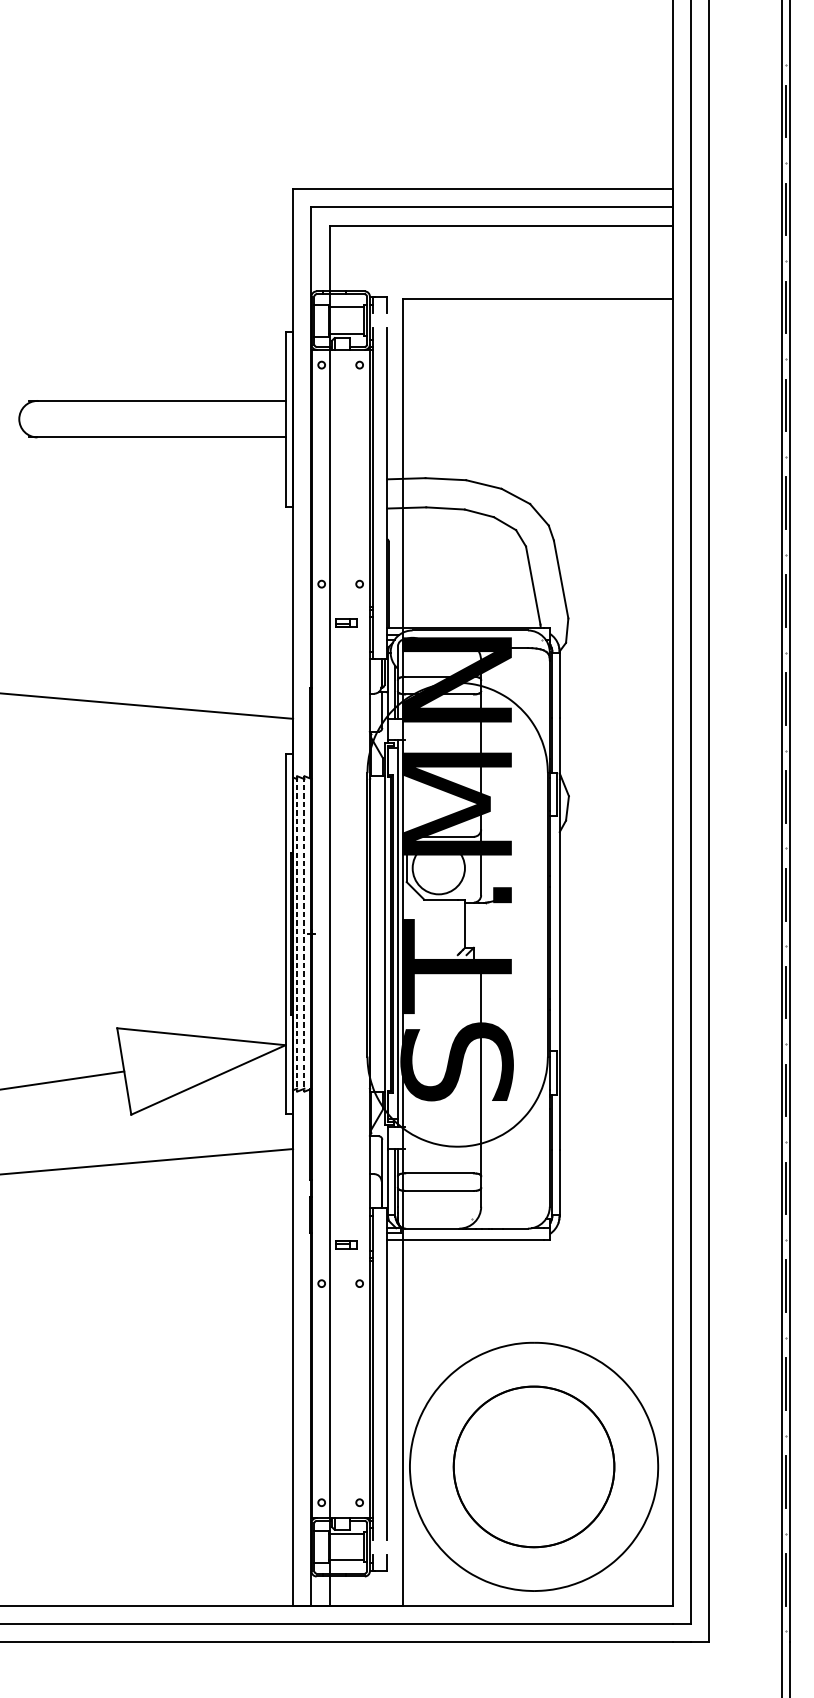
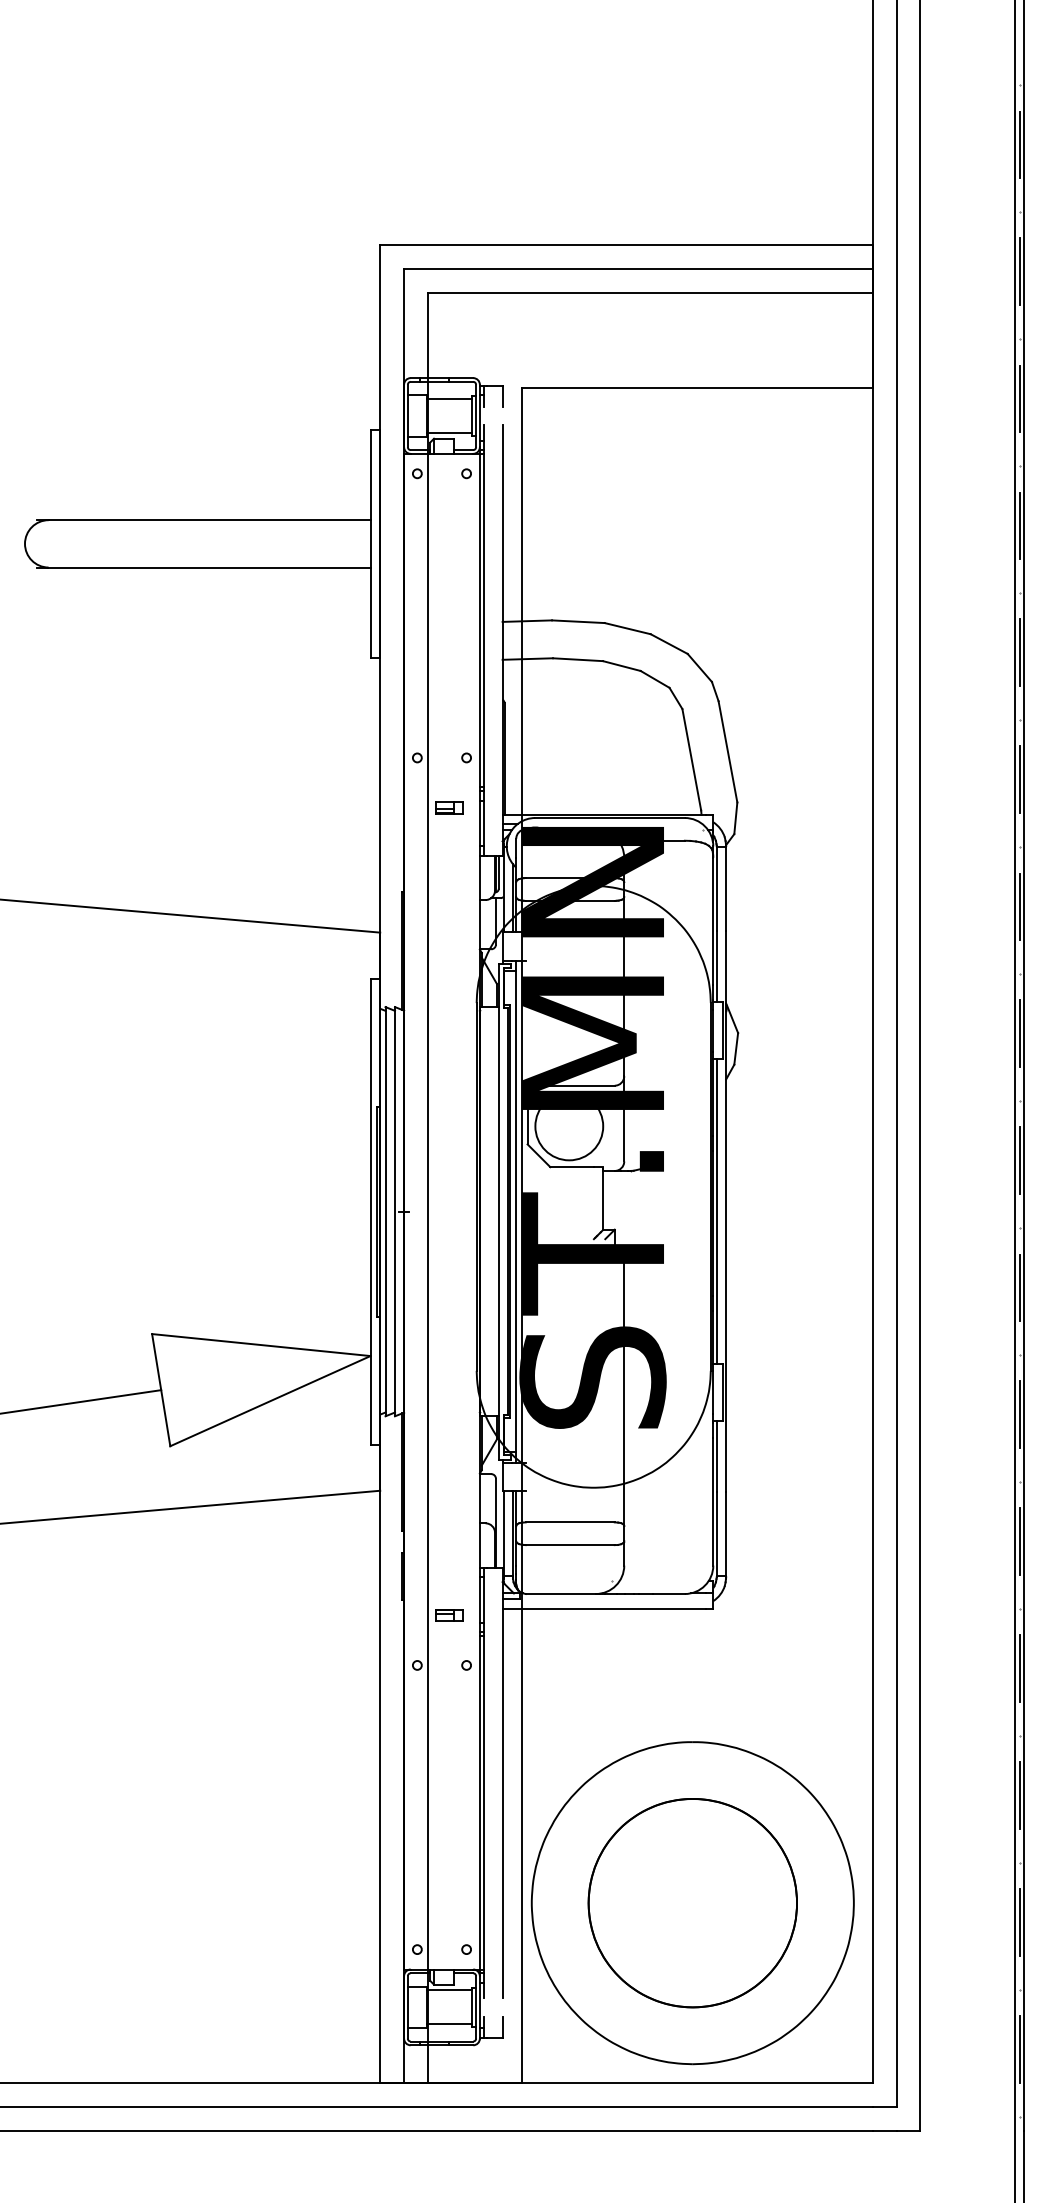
line: (297, 933) -> (385, 1211), dashed -> solid
line: (304, 933) -> (395, 1211), dashed -> solid
line: (552, 933) -> (716, 1211), added

